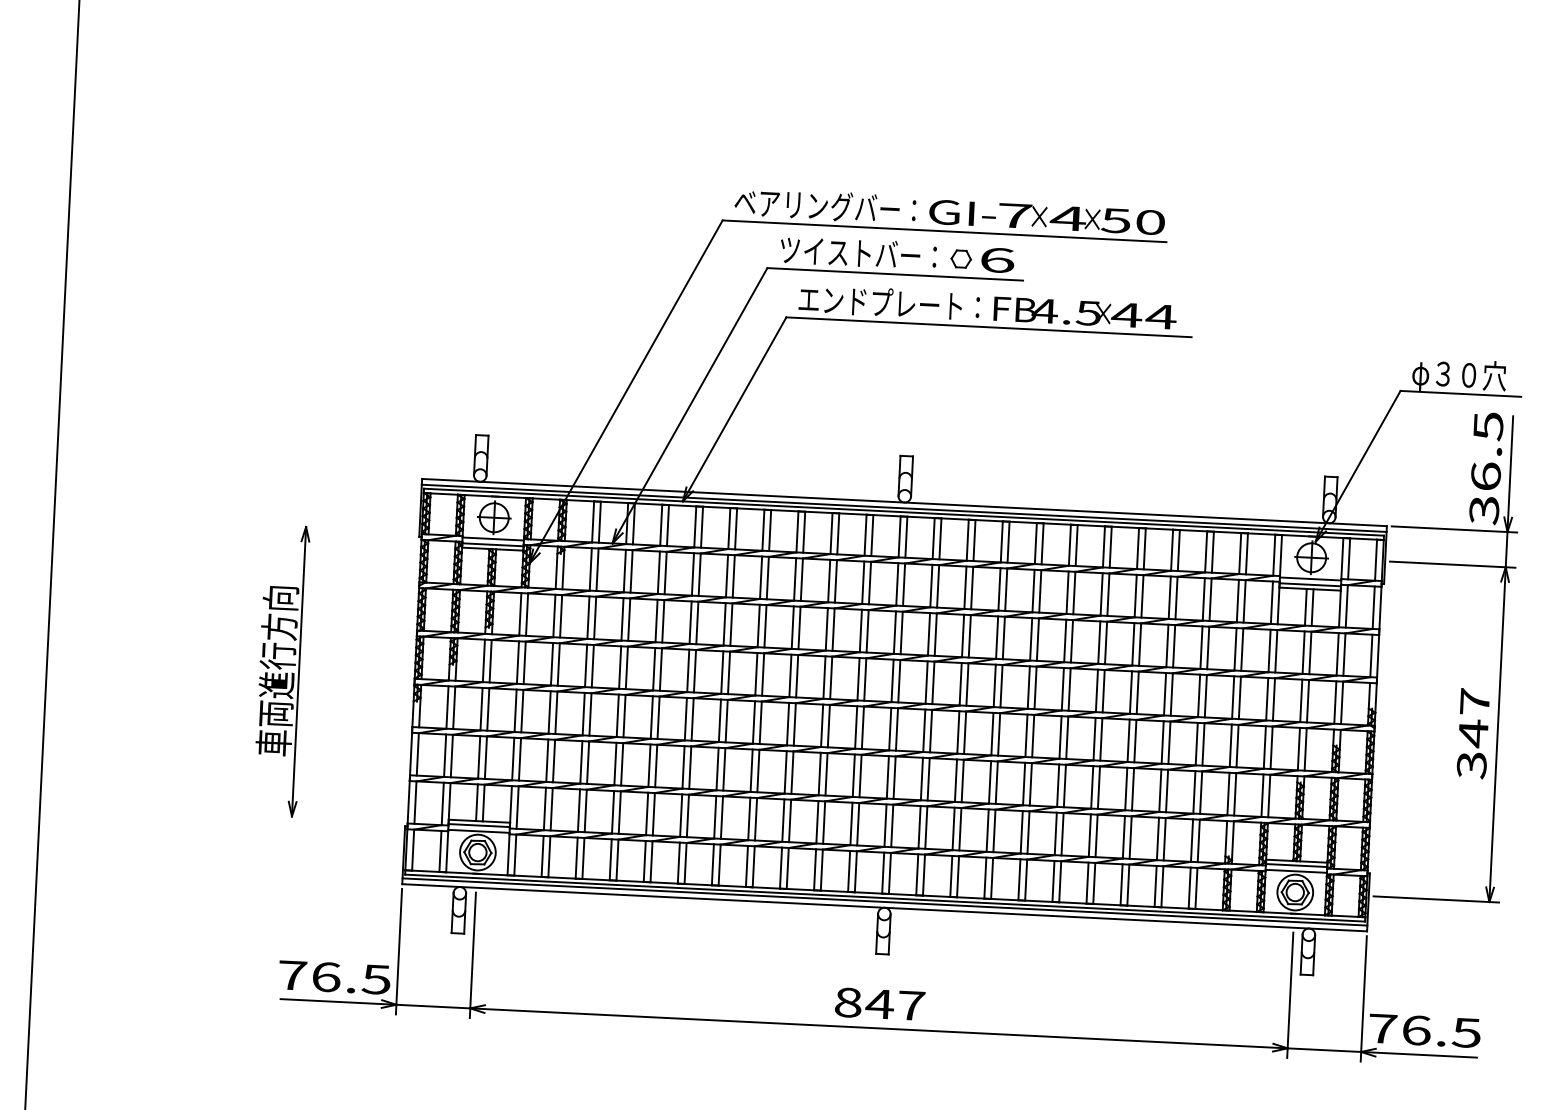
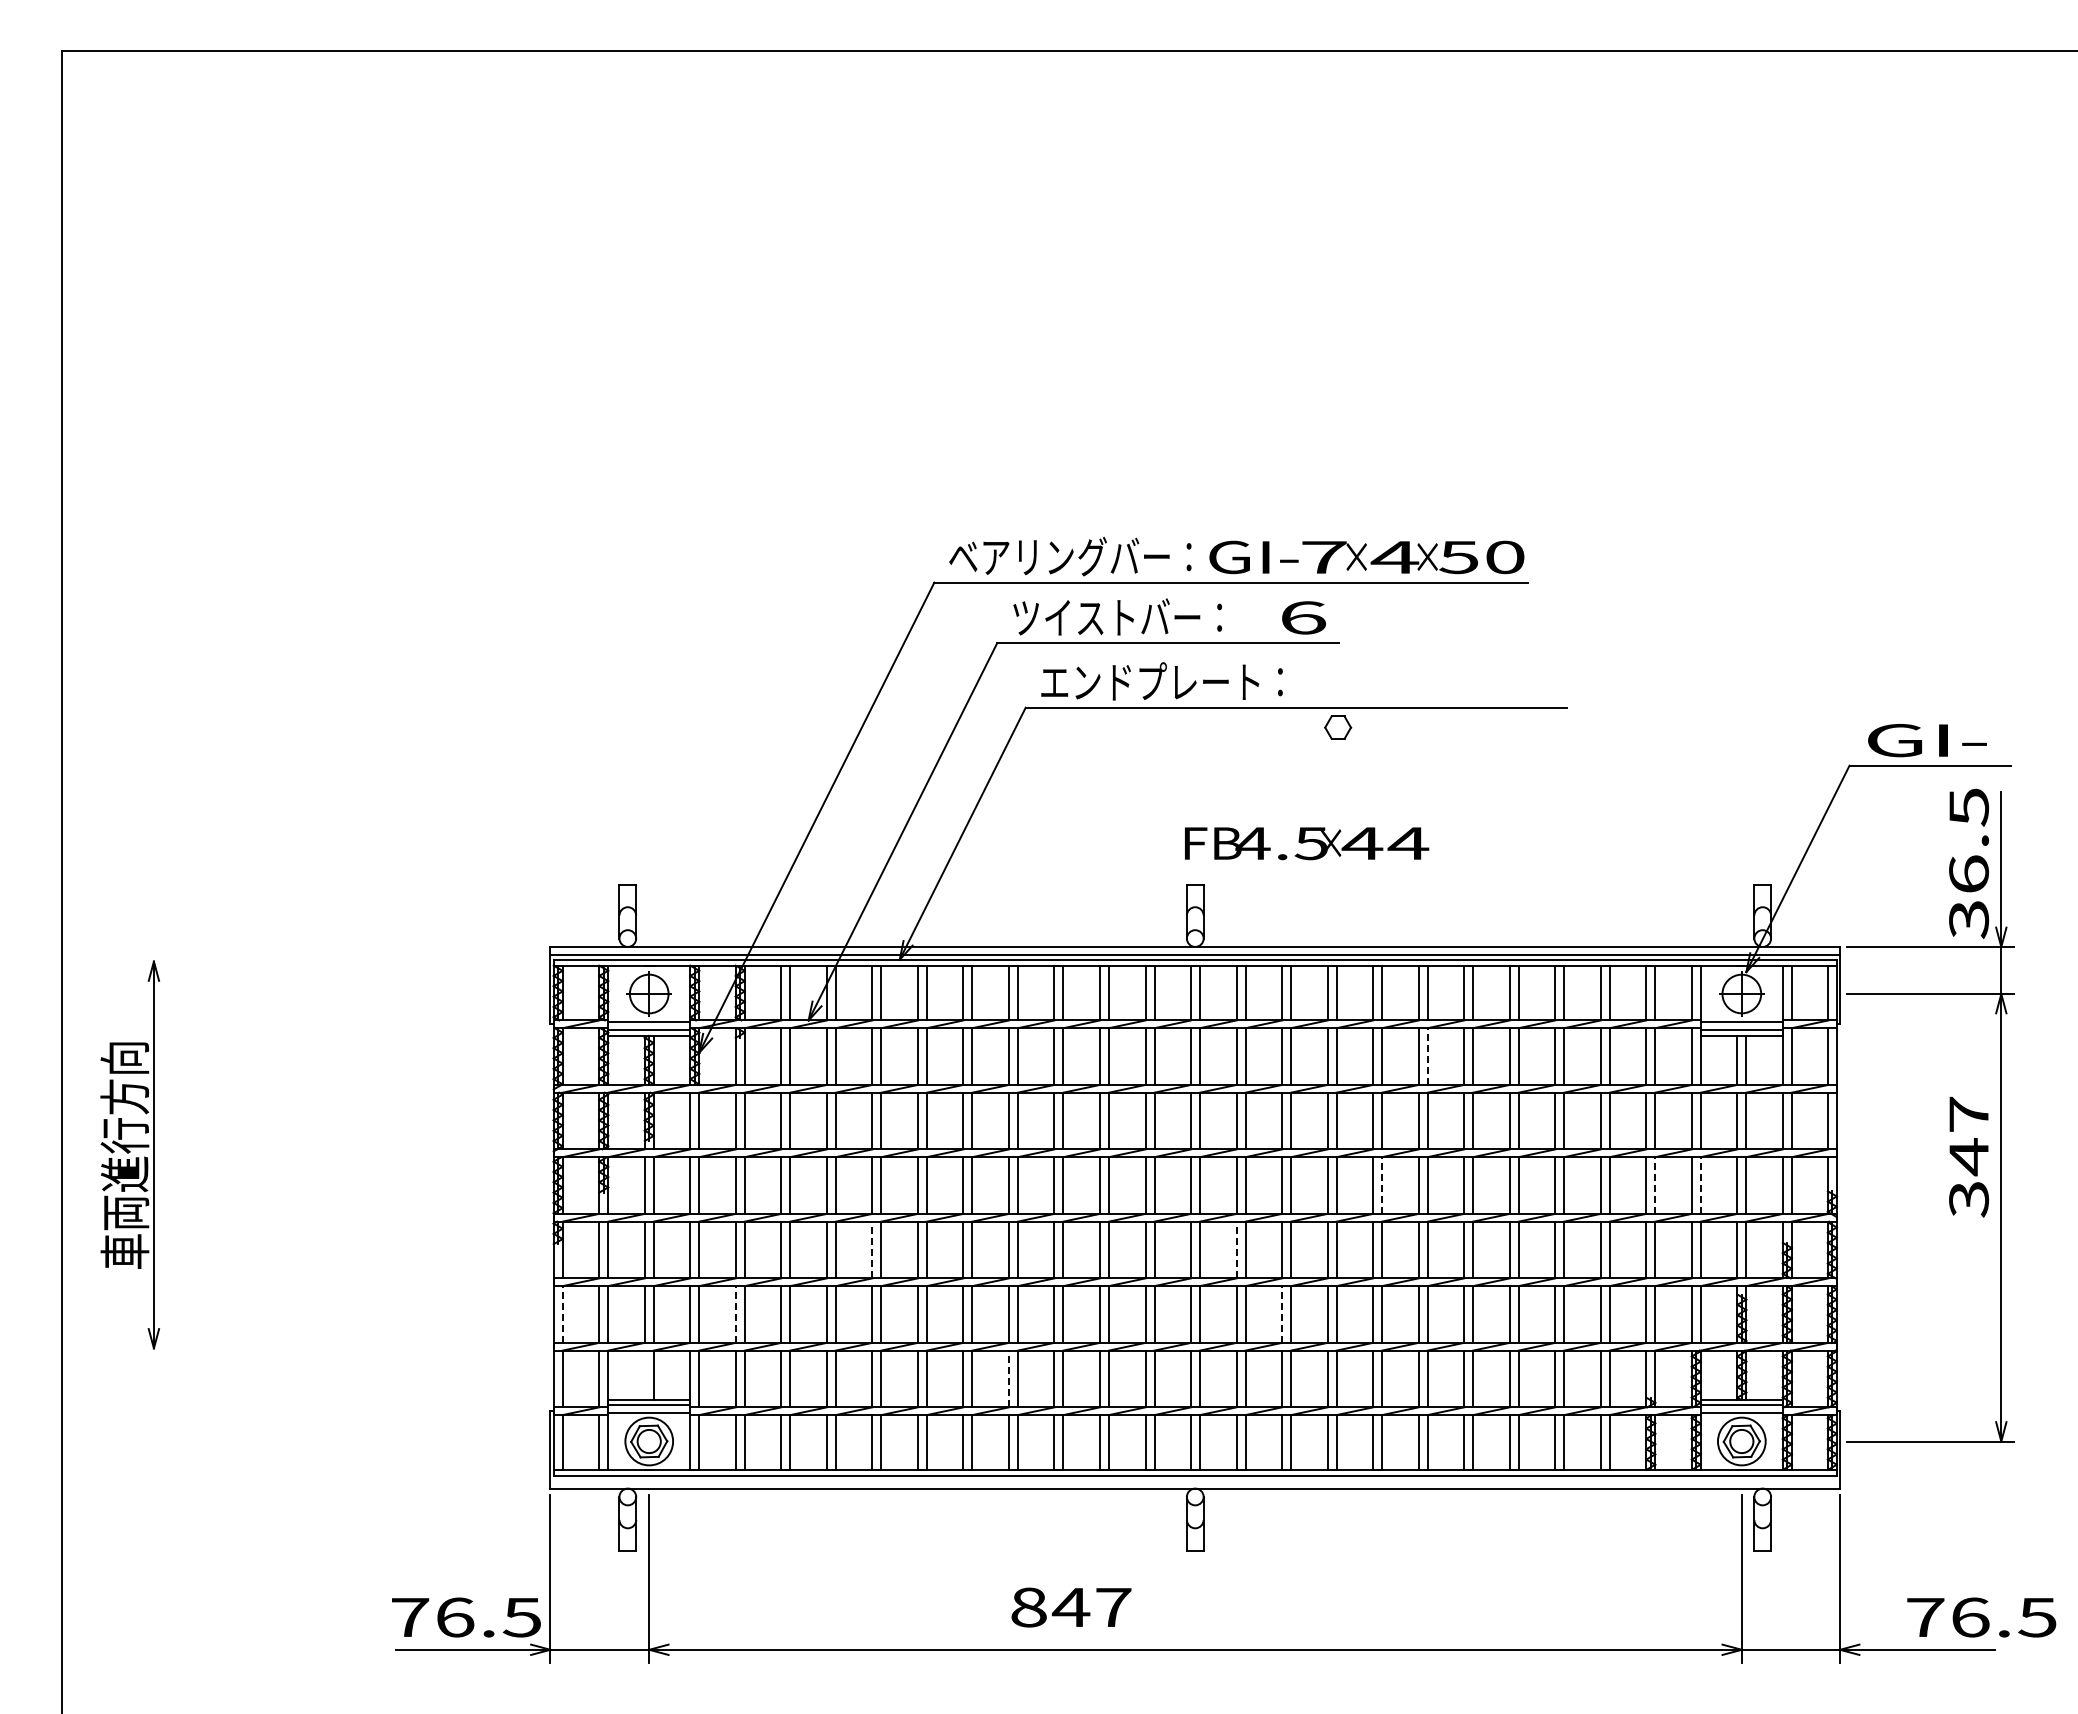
part: (961, 259) -> (1338, 727), moved
text: (1085, 313) -> (1307, 843), moved
text: (1459, 375) -> (1926, 741), φ３０穴 -> GI-
line: (1074, 593) -> (1427, 1056), solid -> dashed
part: (281, 670) -> (130, 1154), moved
line: (1035, 687) -> (1382, 1185), solid -> dashed
line: (1240, 697) -> (1655, 1185), solid -> dashed
line: (1273, 699) -> (1700, 1185), solid -> dashed
line: (651, 717) -> (872, 1249), solid -> dashed
line: (924, 730) -> (1236, 1249), solid -> dashed
text: (1473, 733) -> (1968, 1156), moved
line: (417, 754) -> (562, 1314), solid -> dashed
line: (547, 760) -> (735, 1314), solid -> dashed
line: (956, 780) -> (1282, 1314), solid -> dashed
line: (476, 802) -> (644, 1374), removed
line: (748, 818) -> (1008, 1378), solid -> dashed
line: (885, 901) -> (1195, 1480), removed
text: (880, 1004) -> (1071, 1607), moved
text: (1424, 1030) -> (1981, 1617), moved

